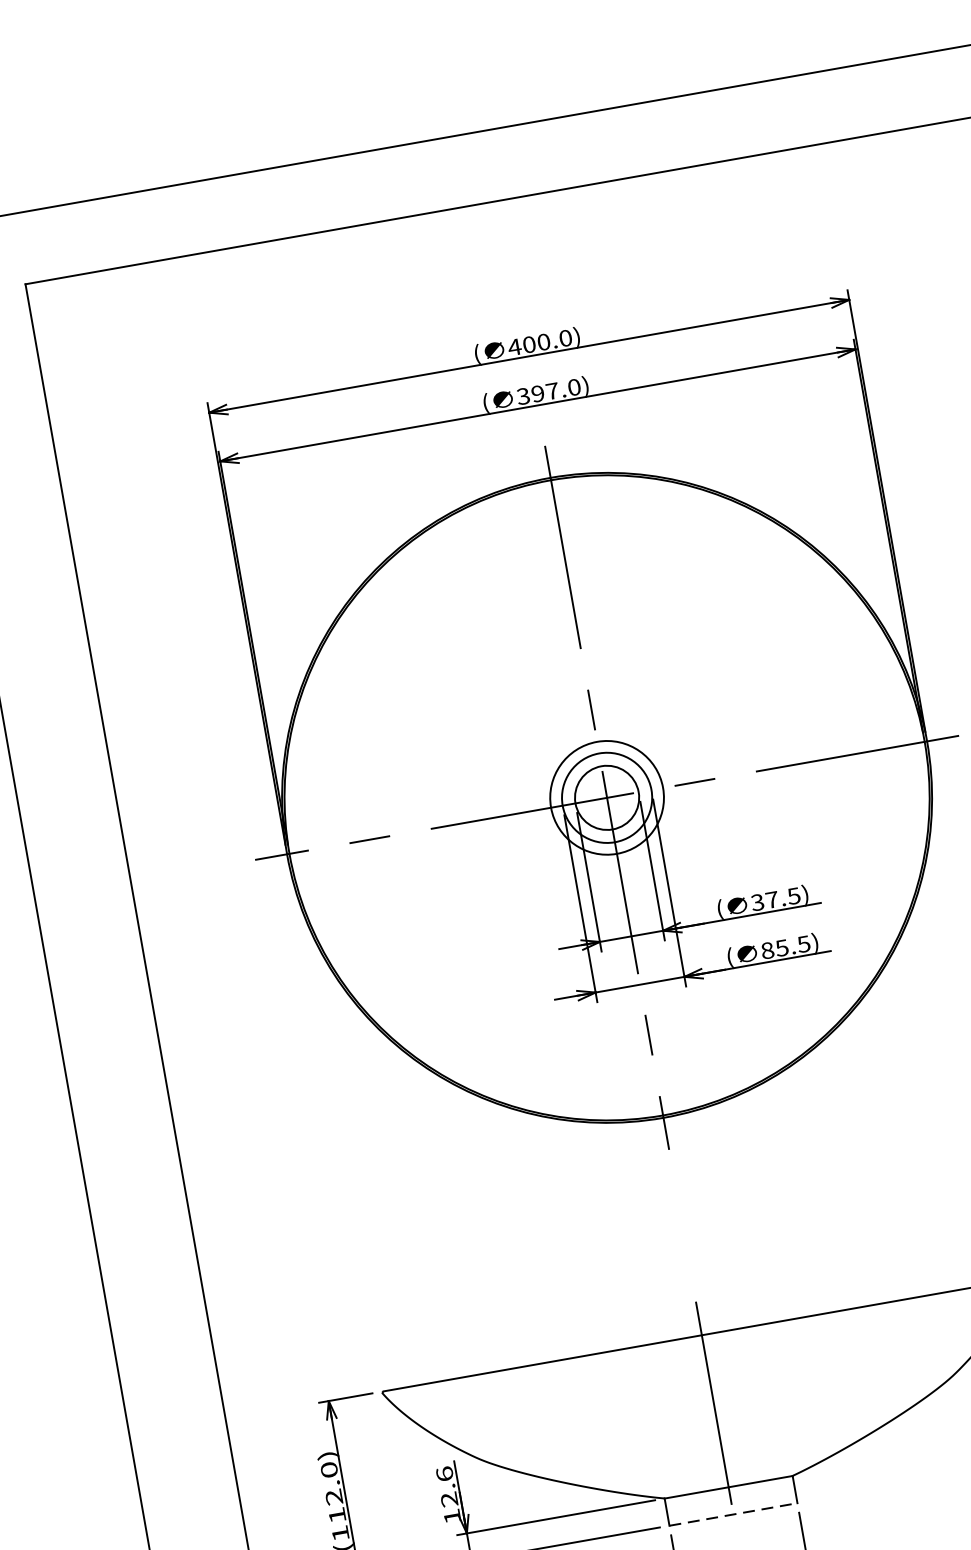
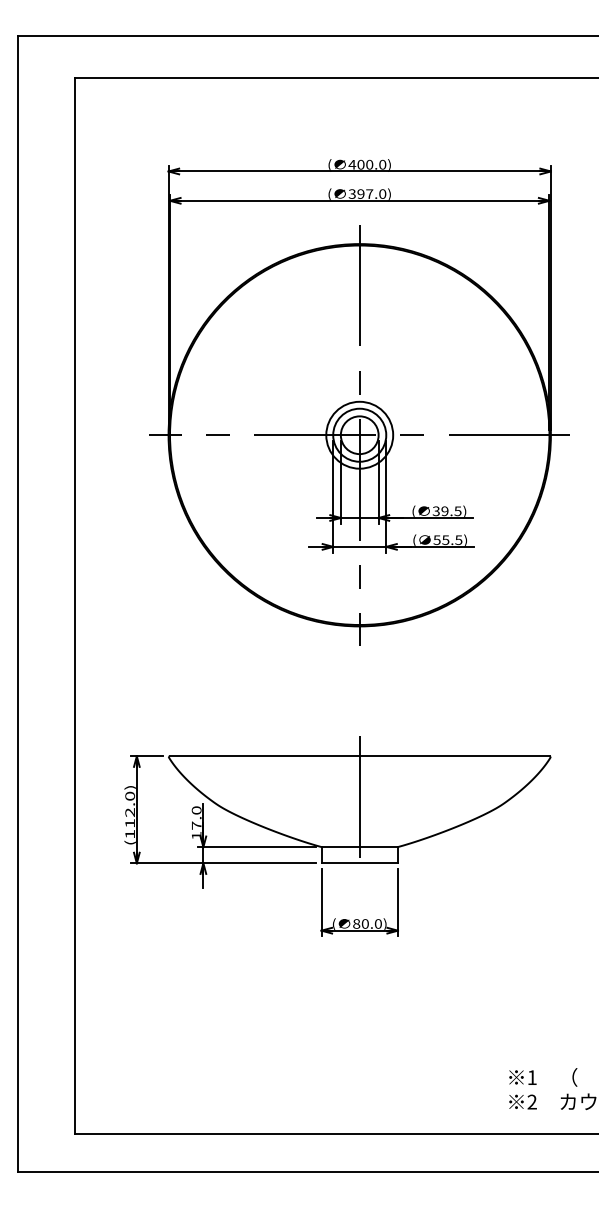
text: (771, 900) -> (444, 511), 37.5) -> 39.5)
text: (766, 949) -> (436, 539), 85.5) -> 55.5)
text: (446, 1485) -> (196, 817), 12.6 -> 17.0
line: (734, 1514) -> (360, 863), dashed -> solid

